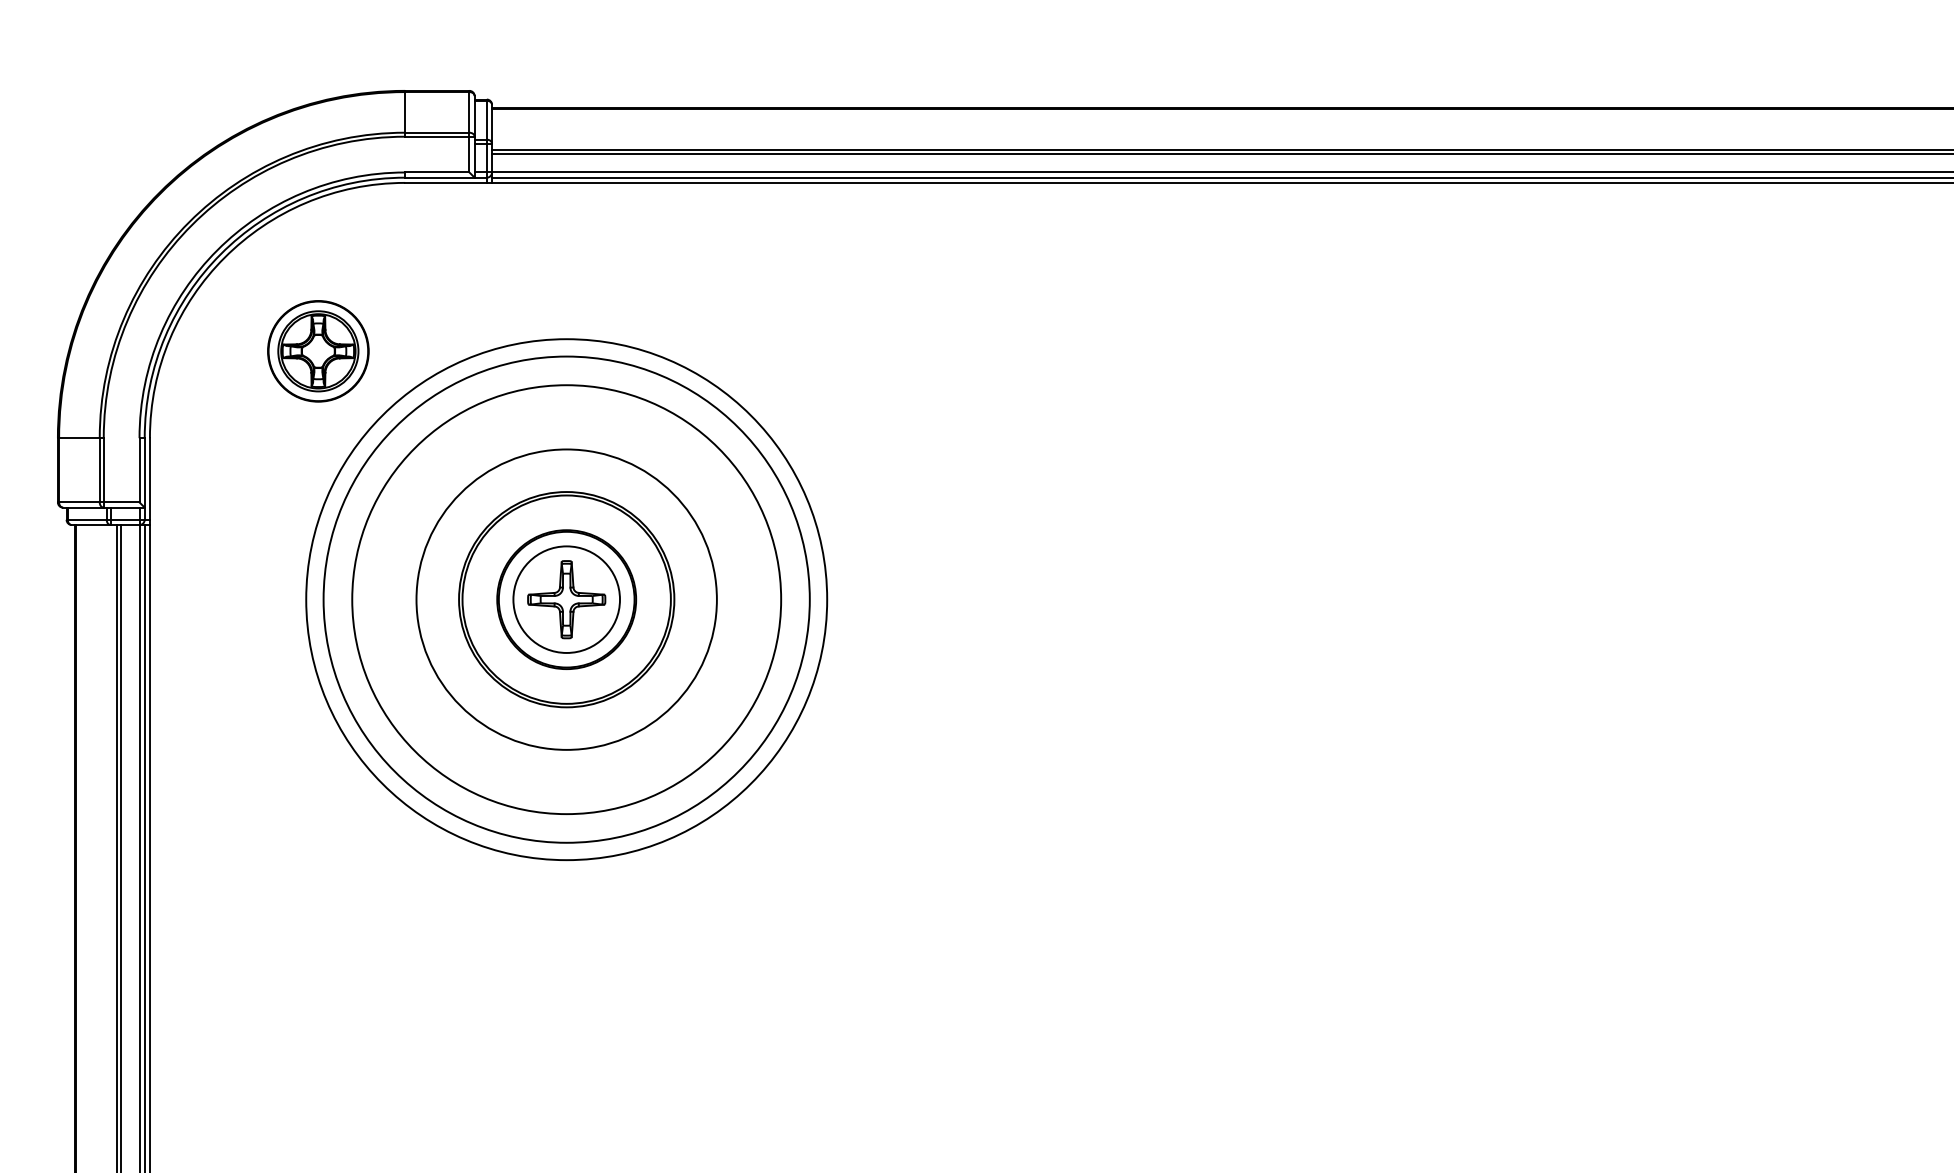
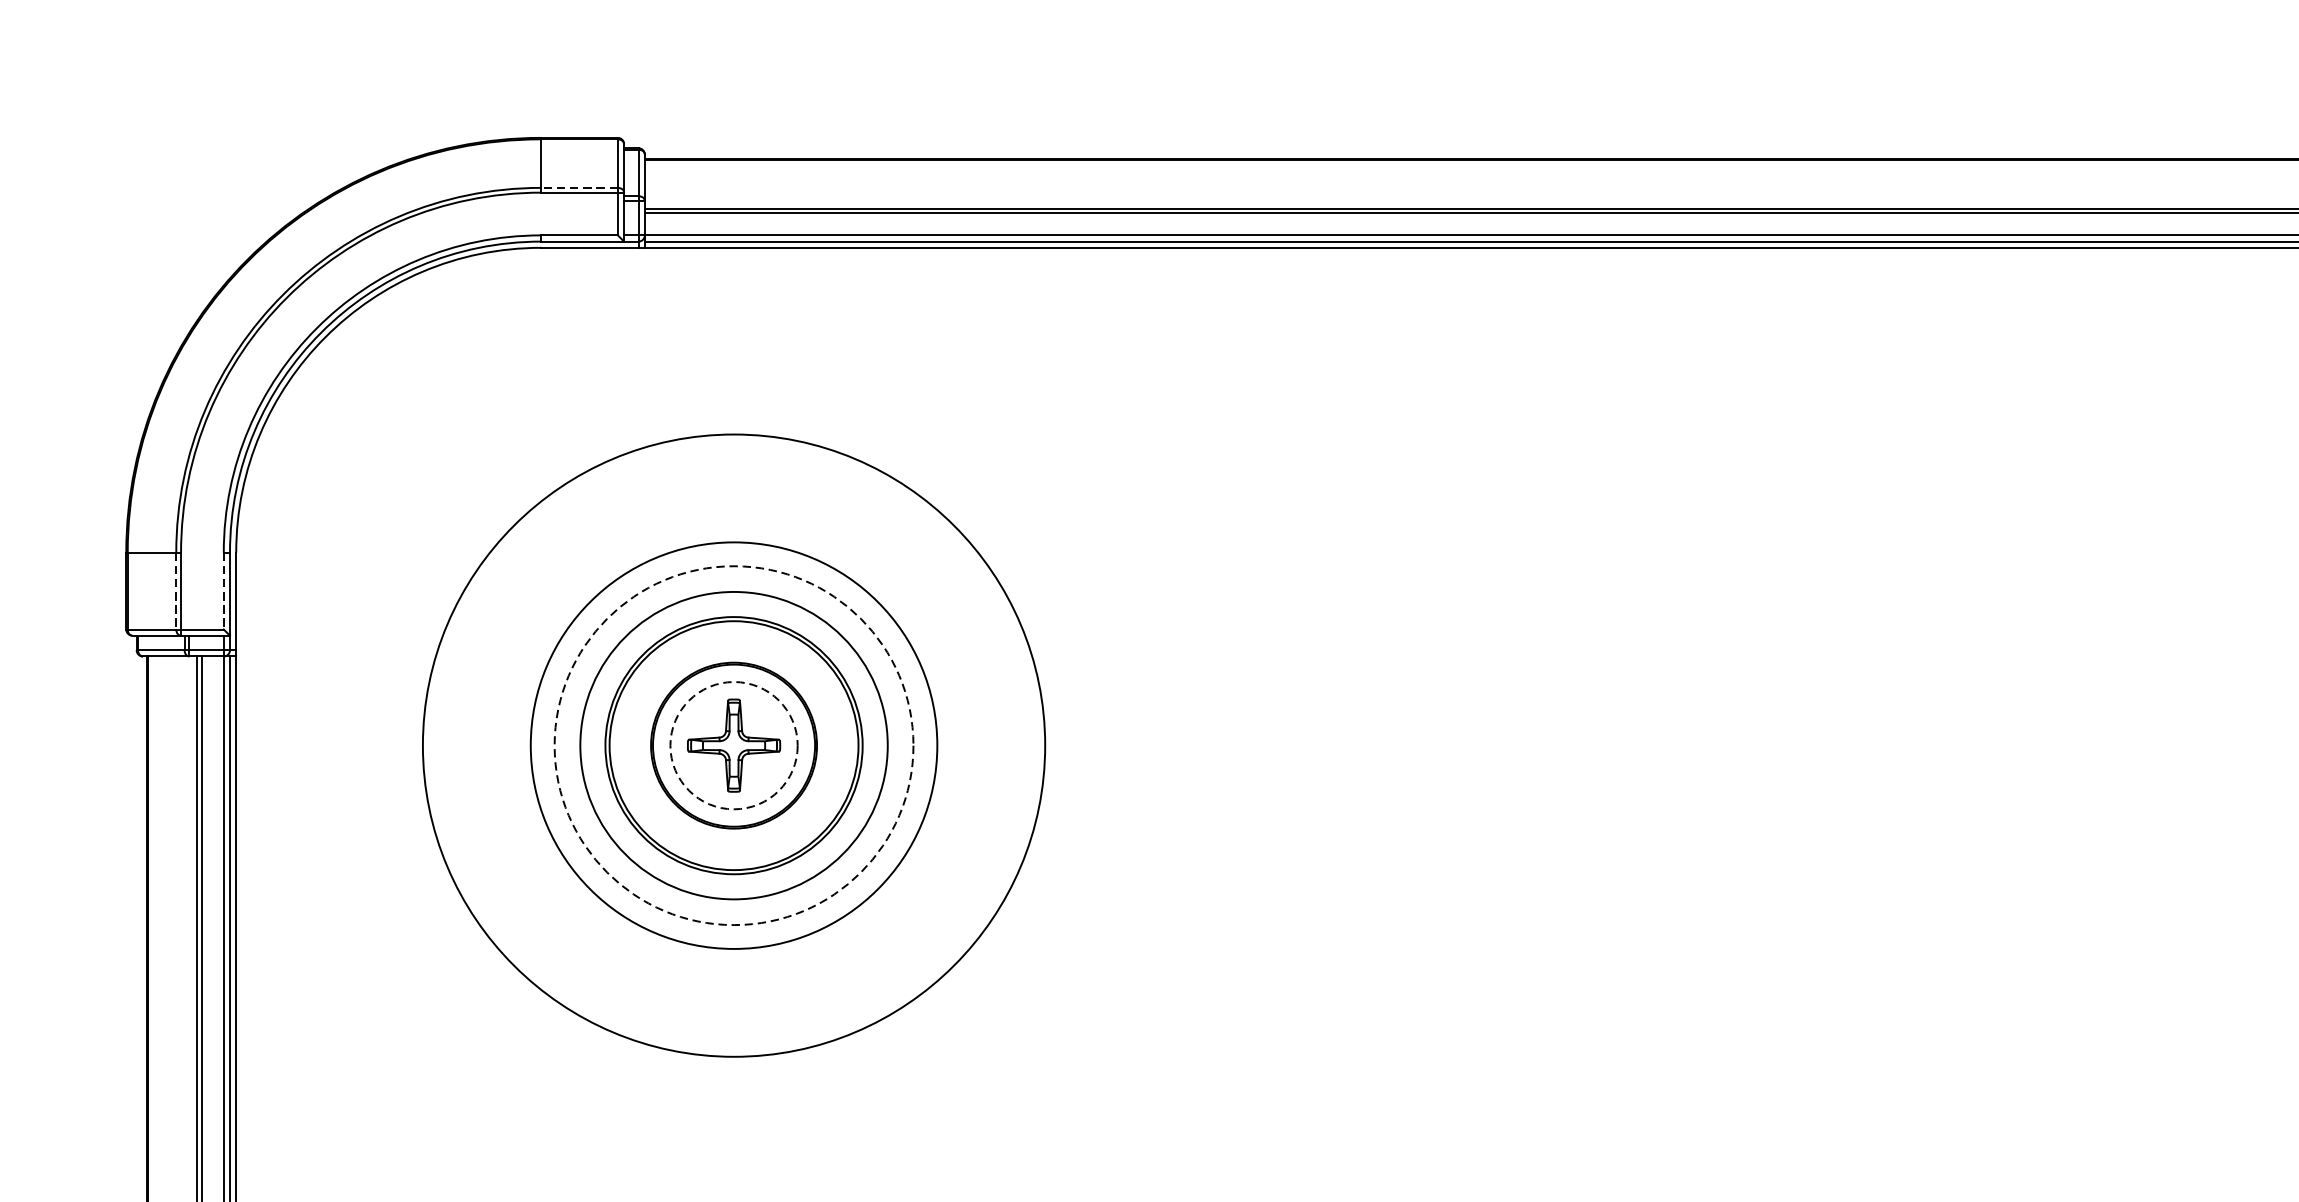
line: (436, 132) -> (578, 187), solid -> dashed
part: (318, 351) -> (437, 449), removed
line: (99, 470) -> (175, 591), solid -> dashed
line: (139, 470) -> (223, 591), solid -> dashed
circle: (566, 599) -> (733, 745), size x0.6
circle: (566, 599) -> (733, 745), size x0.7
circle: (566, 599) -> (733, 745), solid -> dashed
circle: (566, 599) -> (733, 745), solid -> dashed

